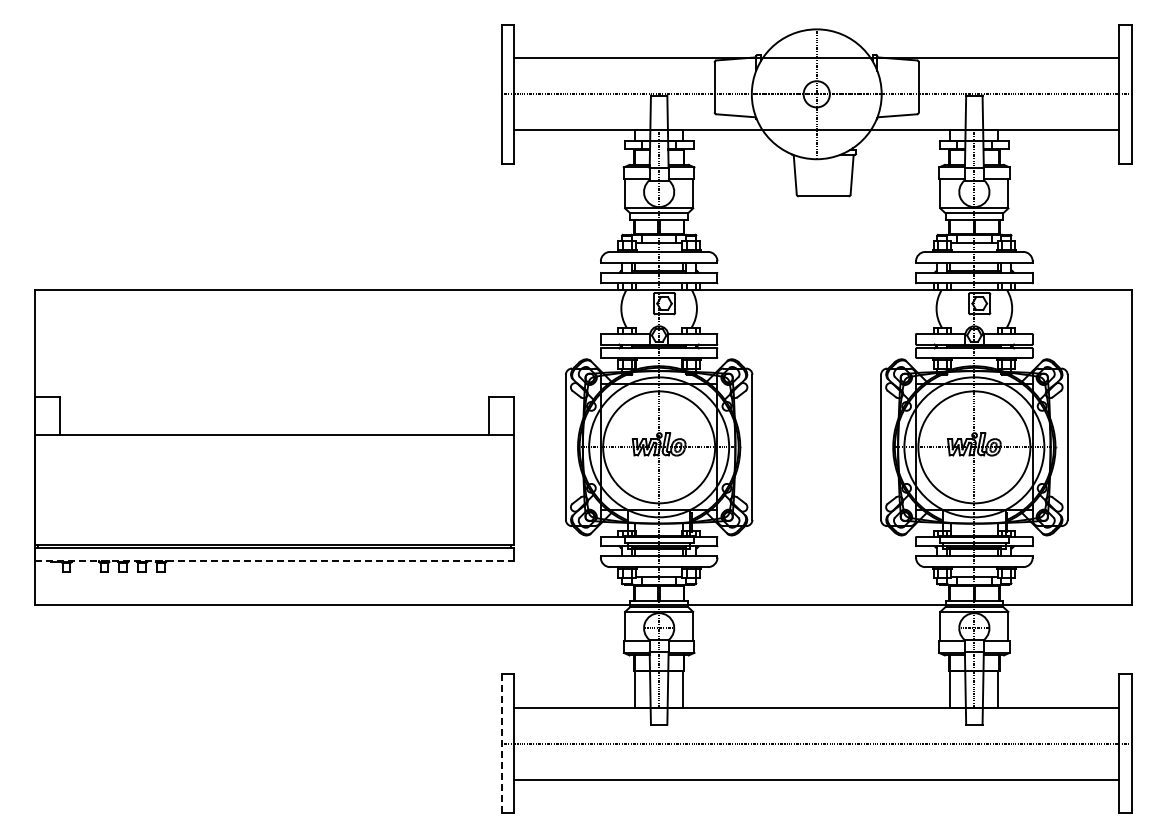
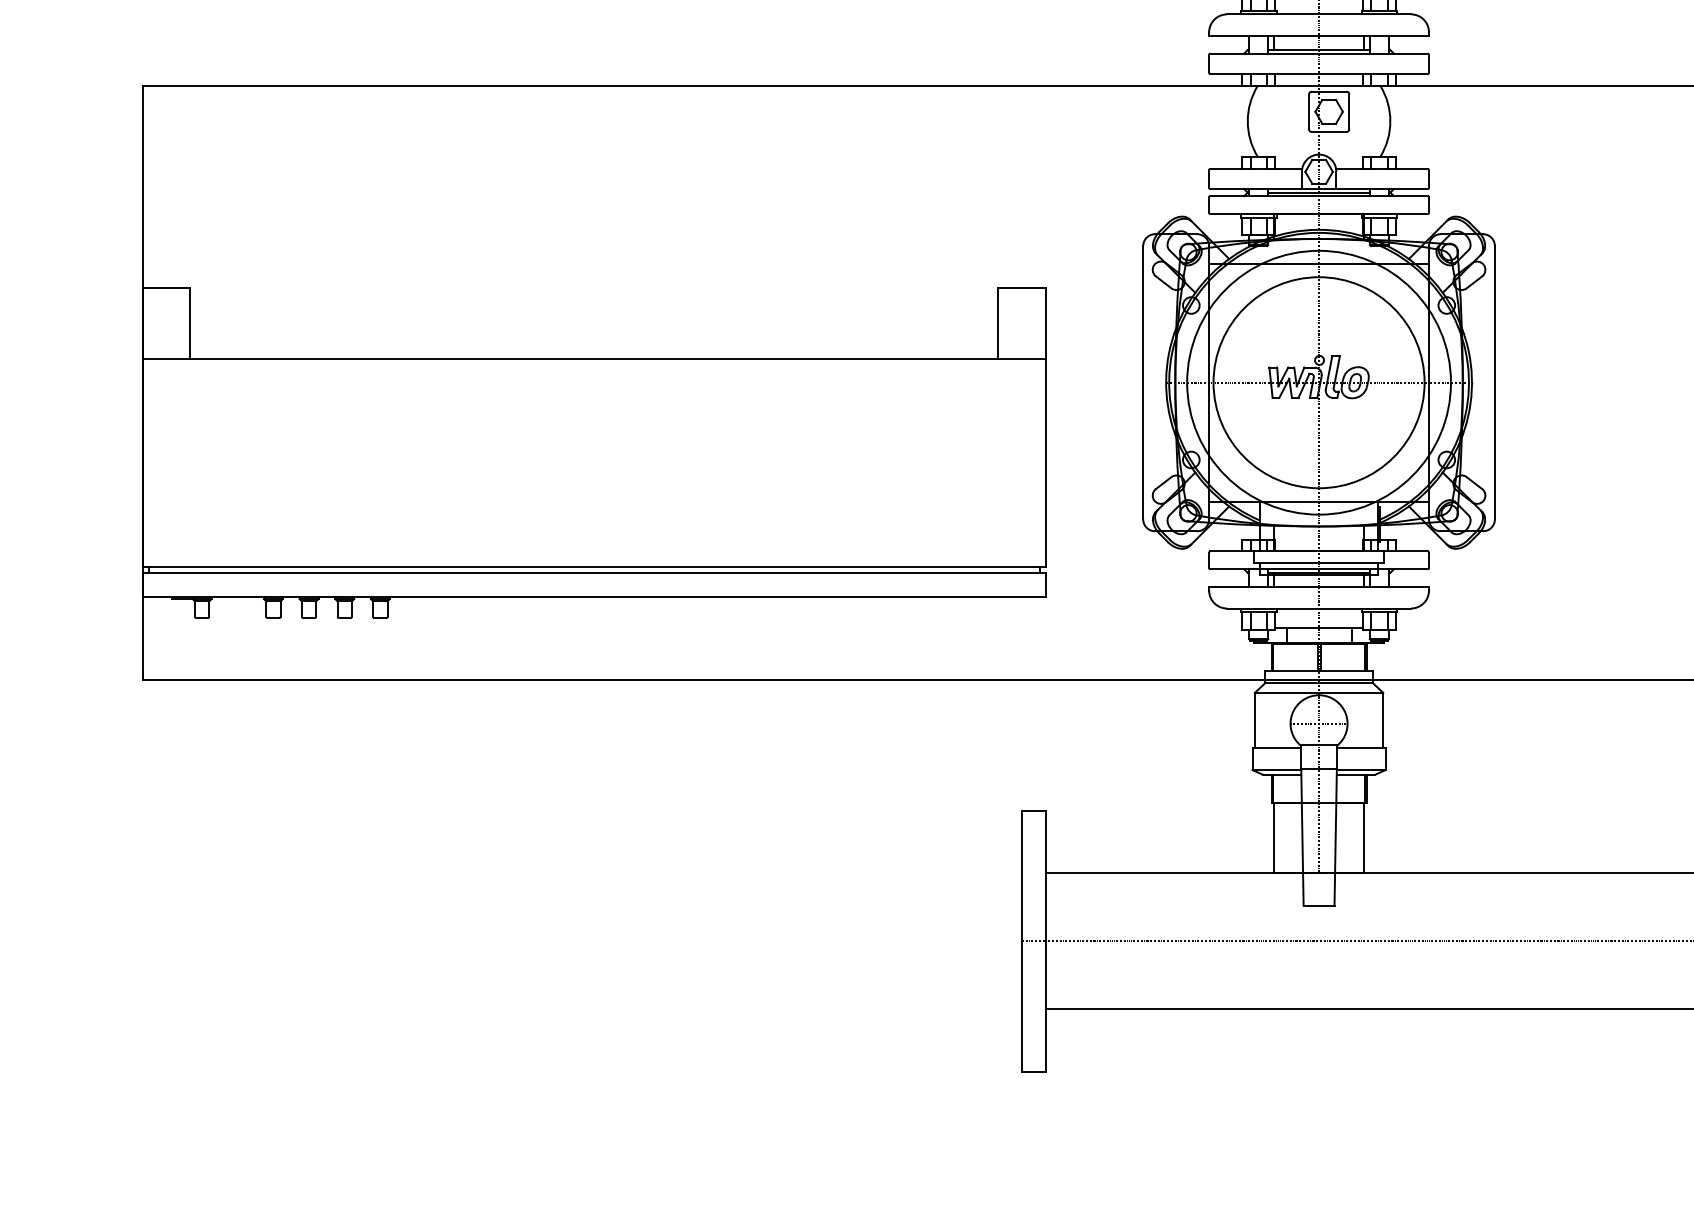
line: (274, 560) -> (594, 595), dashed -> solid
line: (501, 743) -> (1021, 940), dashed -> solid

